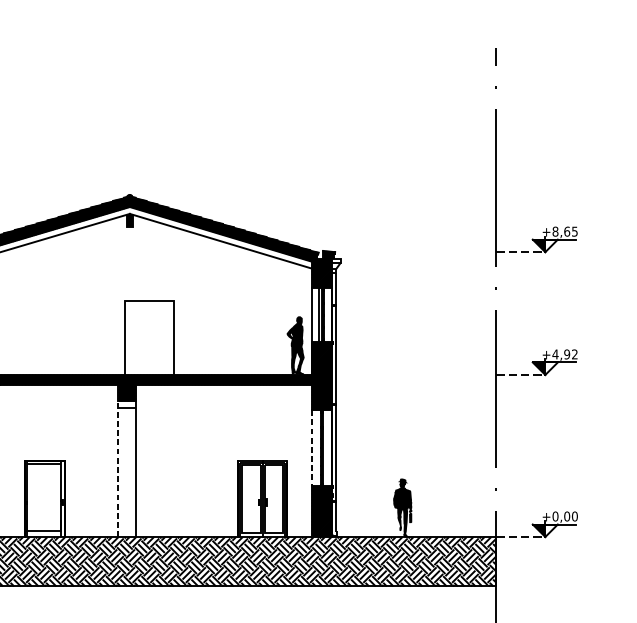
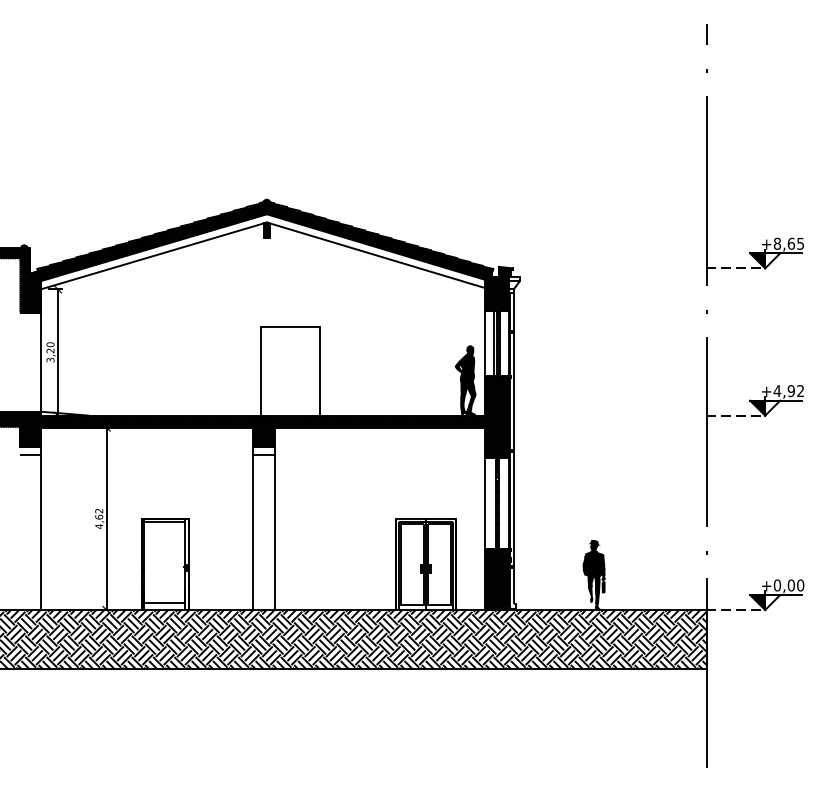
line: (312, 448) -> (485, 503), dashed -> solid
line: (118, 469) -> (253, 528), dashed -> solid

